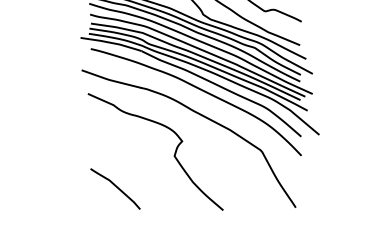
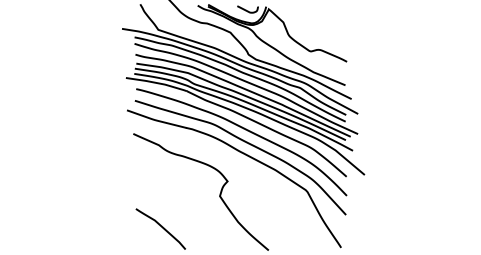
curve: (201, 103) -> (246, 143), added

